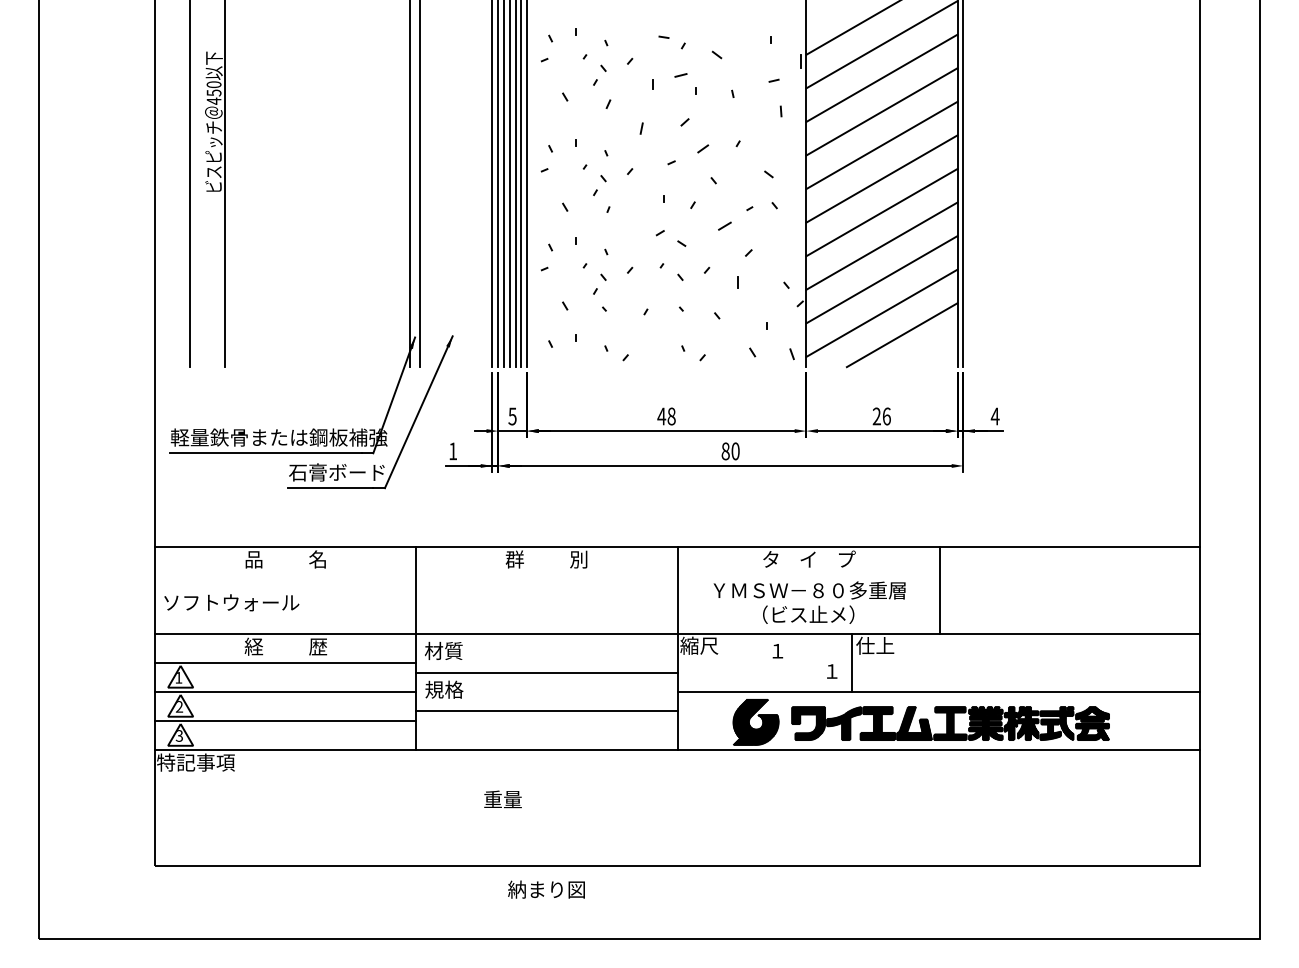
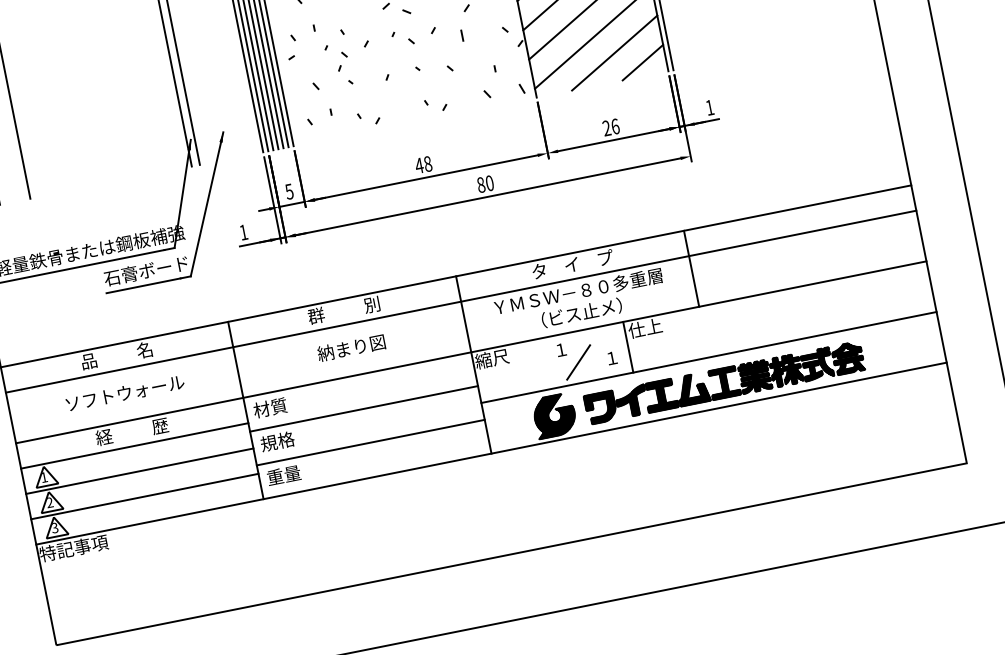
line: (931, 351) -> (643, 62), added
text: (994, 416) -> (709, 107), 4 -> 1
line: (677, 575) -> (460, 301), added
text: (231, 602) -> (124, 393), moved
line: (793, 668) -> (578, 362), added
text: (502, 799) -> (283, 475), moved
text: (546, 889) -> (351, 347), moved

